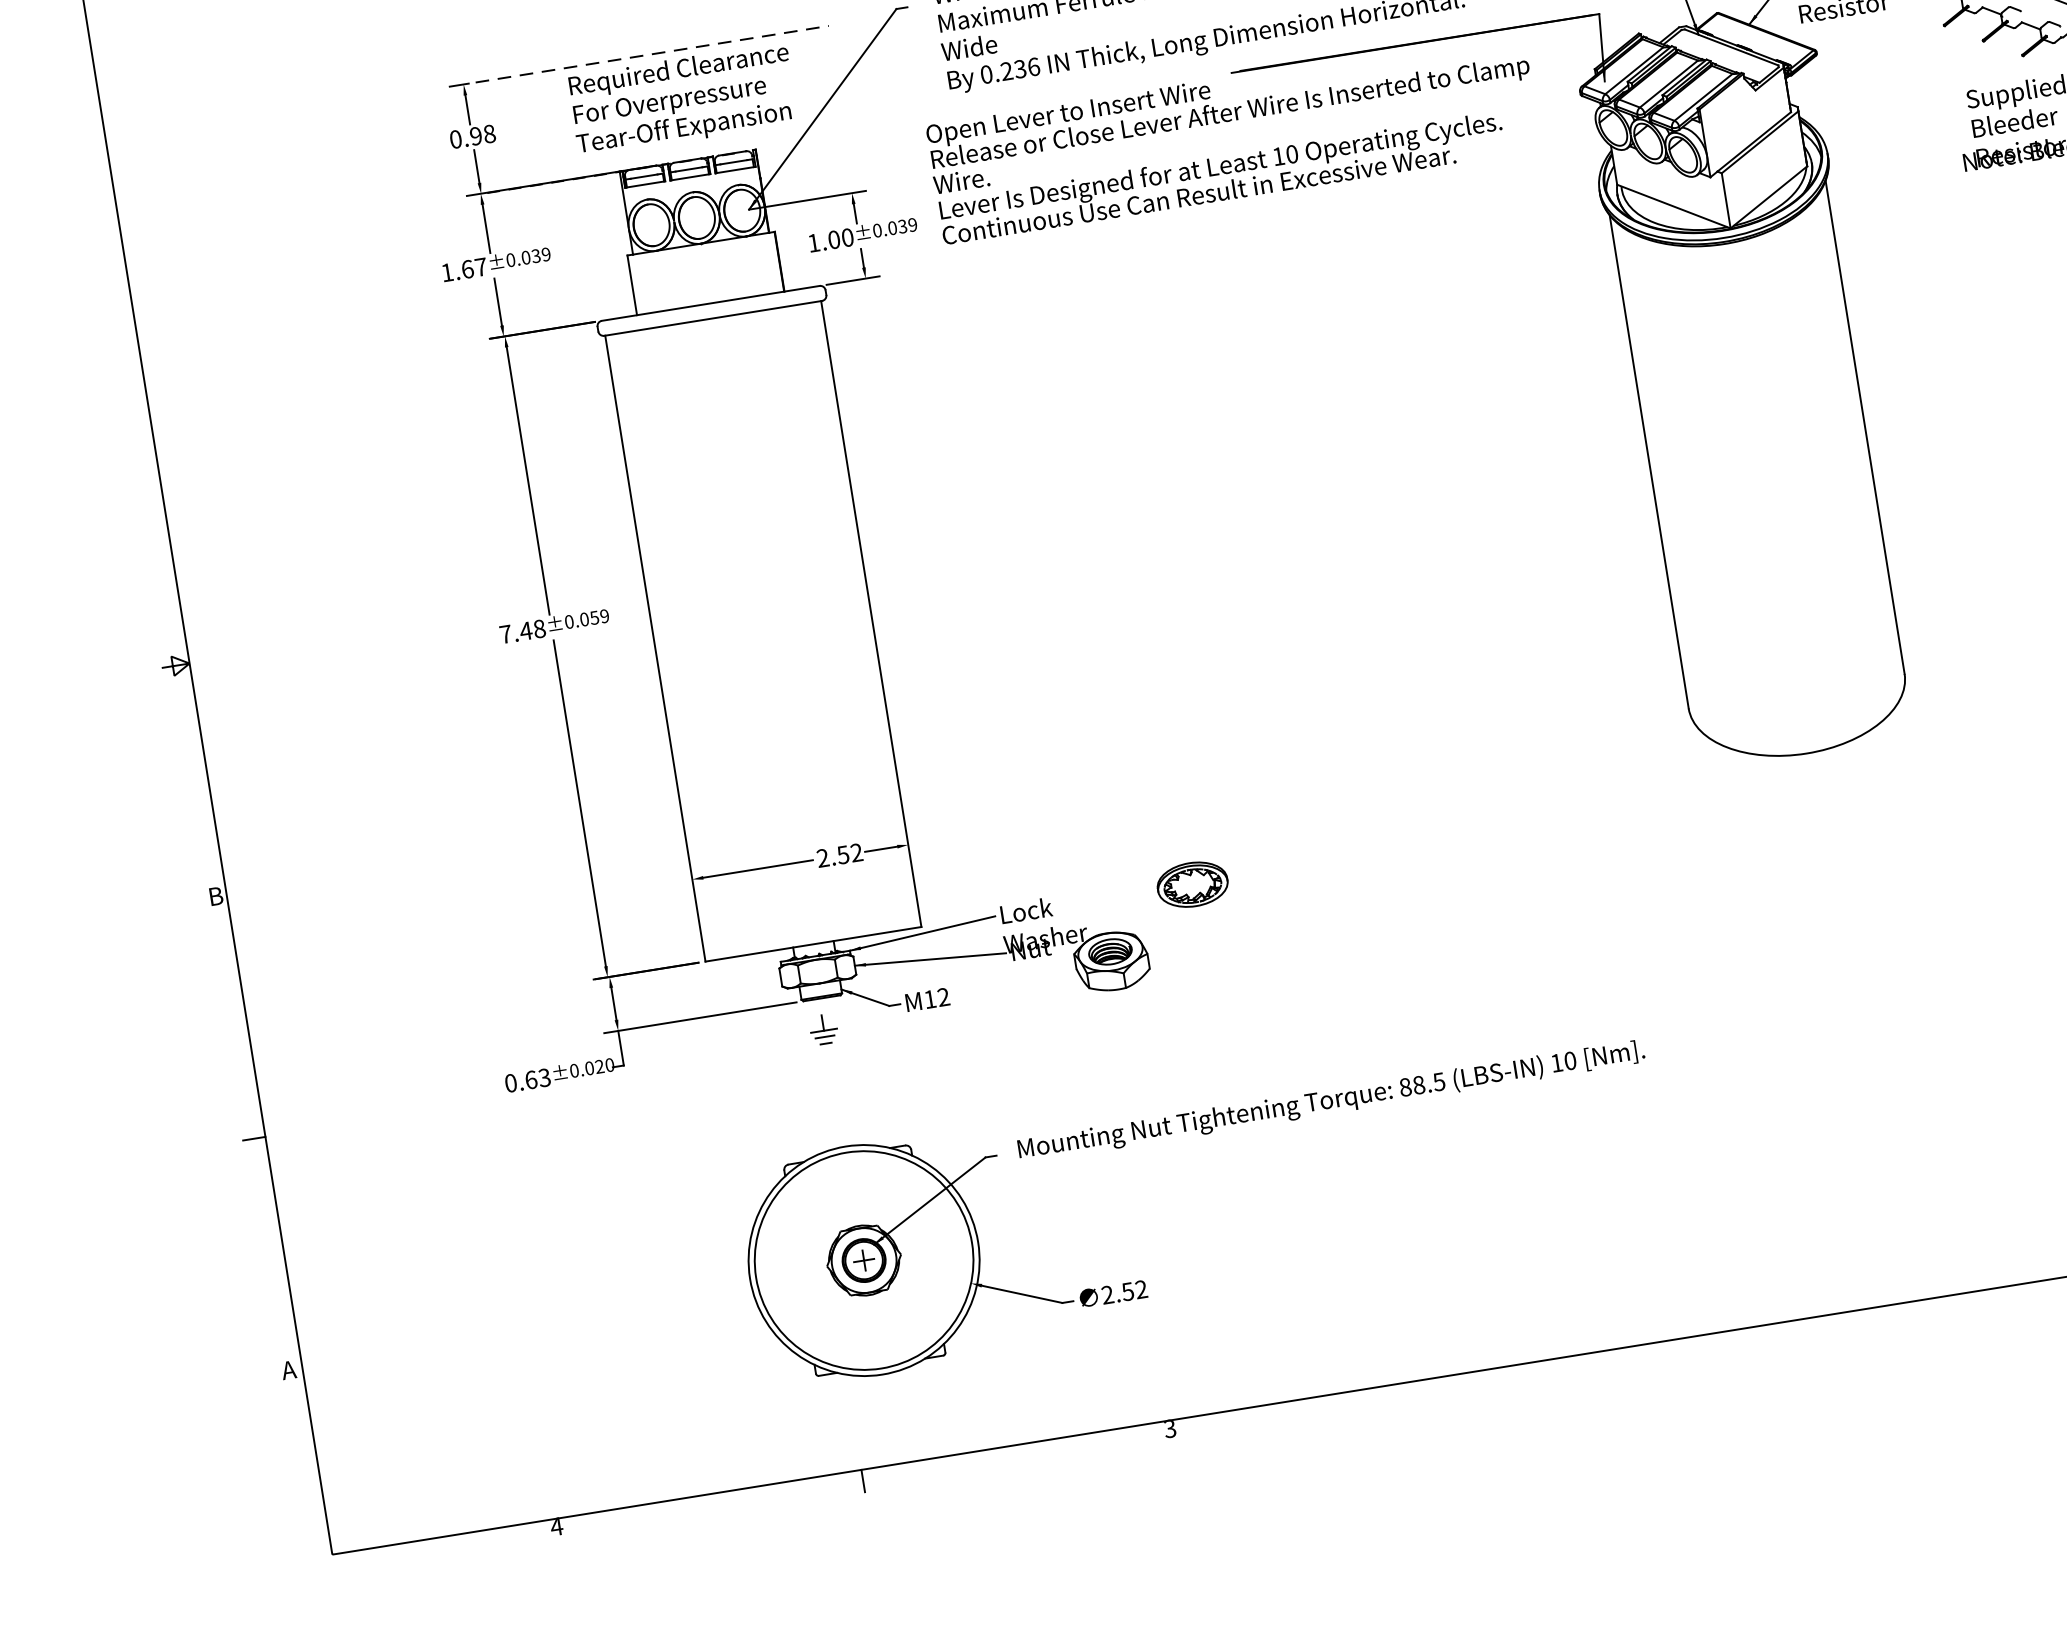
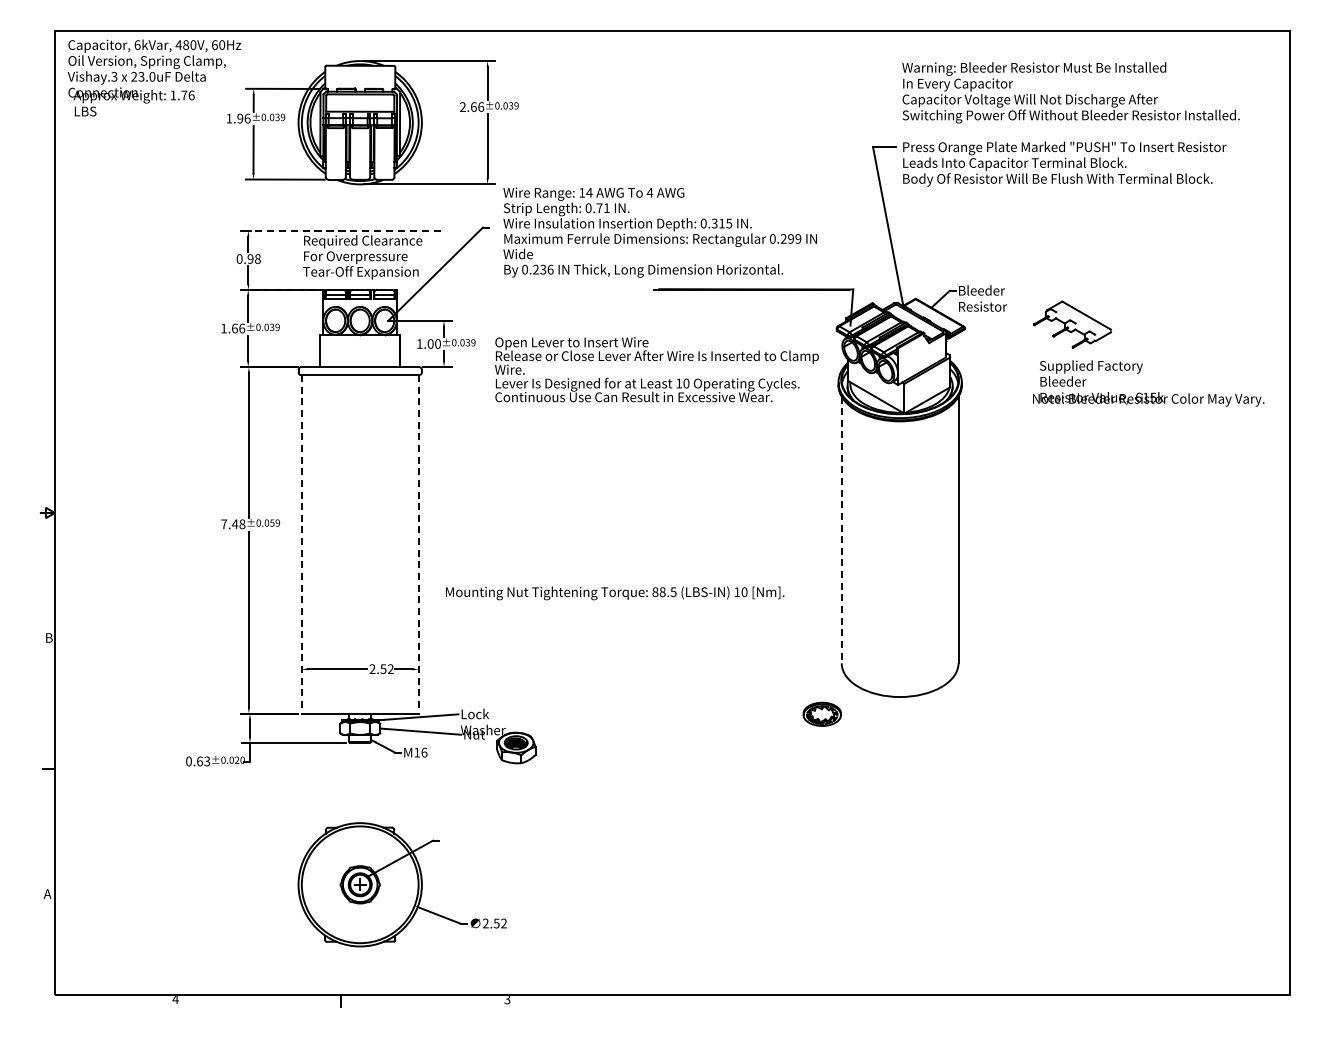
text: (1232, 137) -> (656, 369), moved
text: (481, 266) -> (242, 328), 1.67 -> 1.66
line: (1648, 463) -> (841, 530), solid -> dashed
line: (871, 614) -> (418, 544), solid -> dashed
line: (654, 648) -> (301, 544), solid -> dashed
part: (1191, 883) -> (821, 713), moved
text: (943, 996) -> (424, 752), M12 -> M16
part: (823, 1029) -> (358, 759), removed
text: (1332, 1101) -> (615, 593), moved

